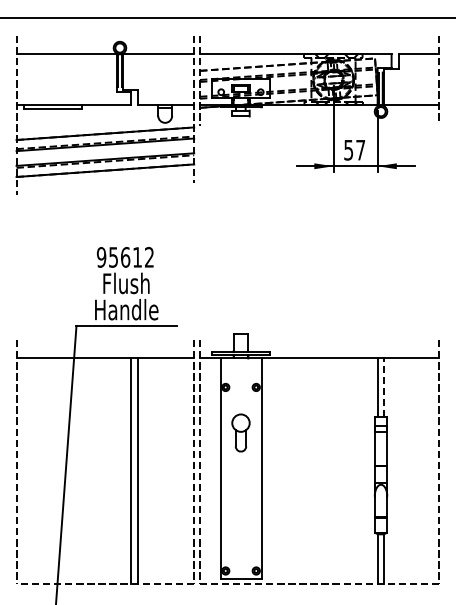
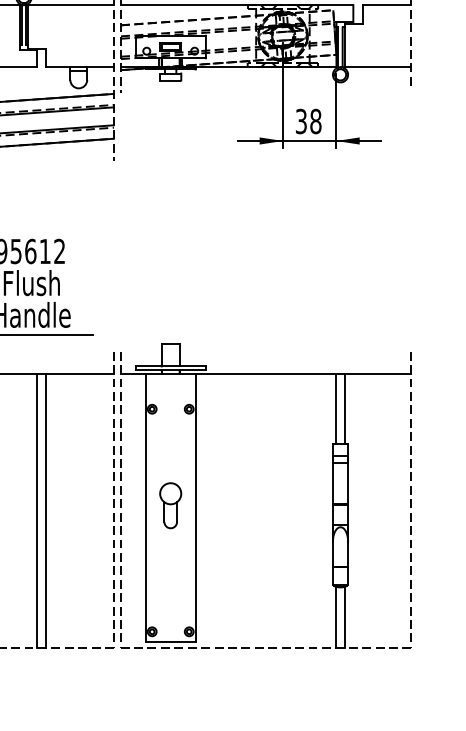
text: (354, 149) -> (308, 120), 57 -> 38
line: (384, 386) -> (344, 408), dashed -> solid
part: (240, 432) -> (170, 505), moved

